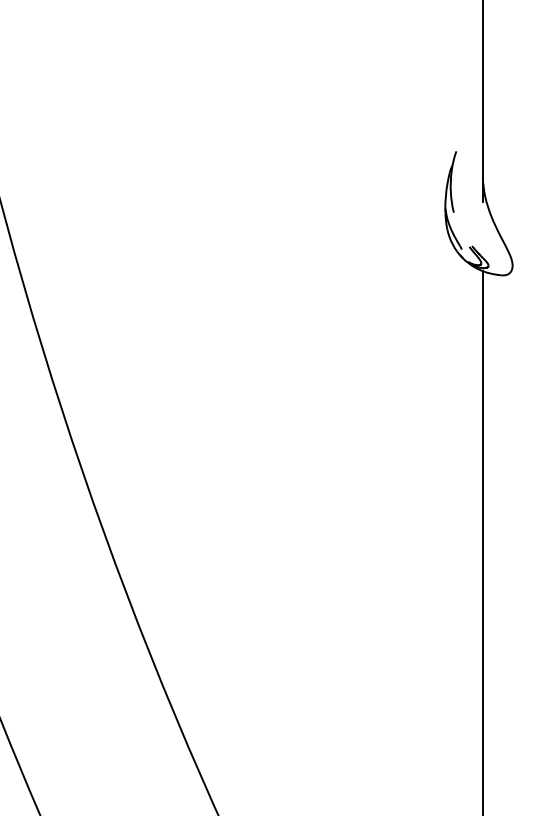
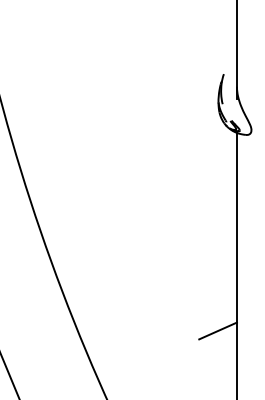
line: (443, 674) -> (217, 330), added

